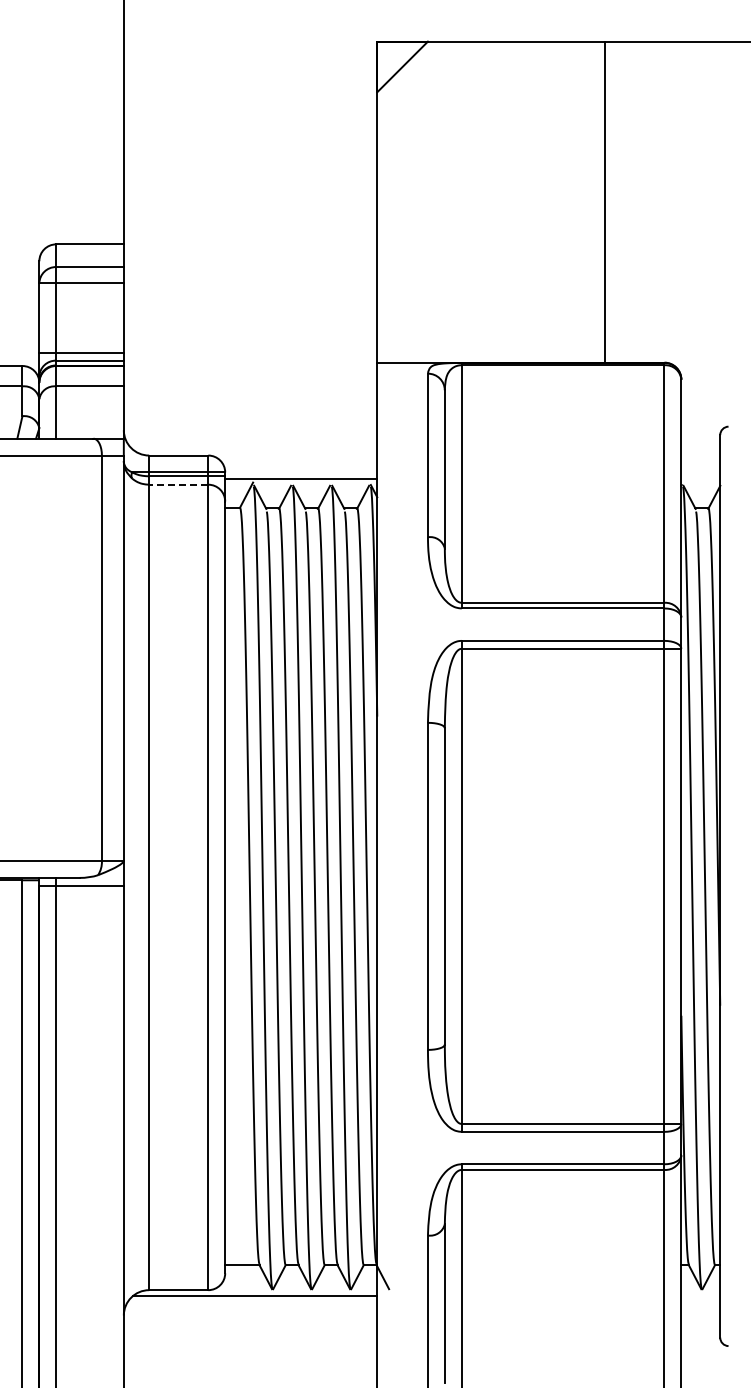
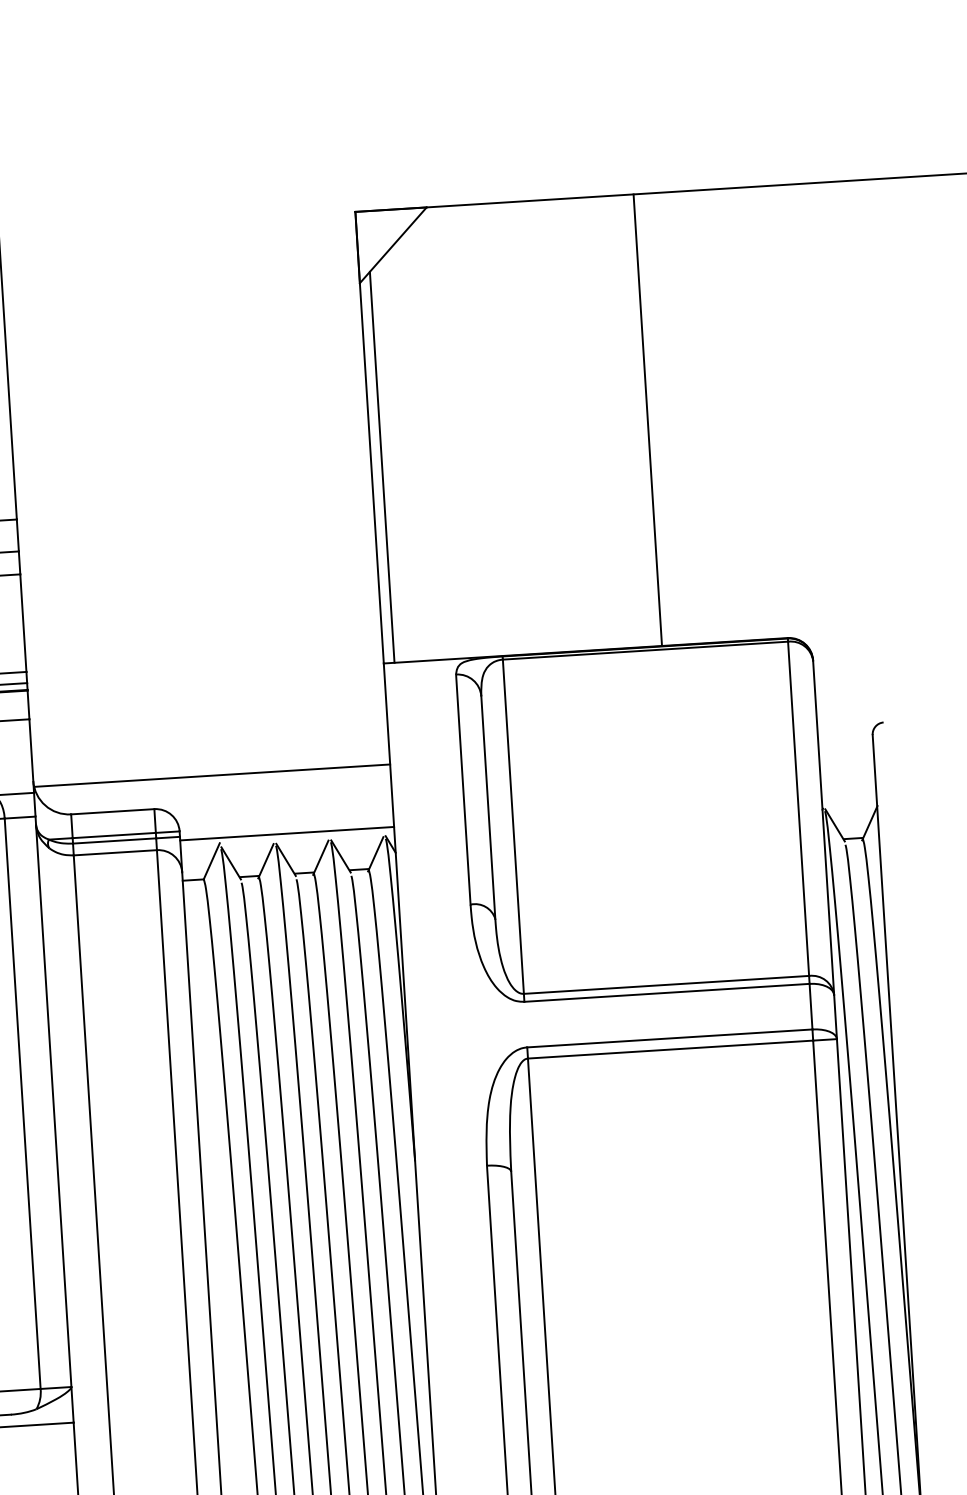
line: (605, 201) -> (648, 419), moved
line: (384, 223) -> (381, 467), added
line: (250, 434) -> (211, 775), added
line: (178, 484) -> (115, 852), dashed -> solid

